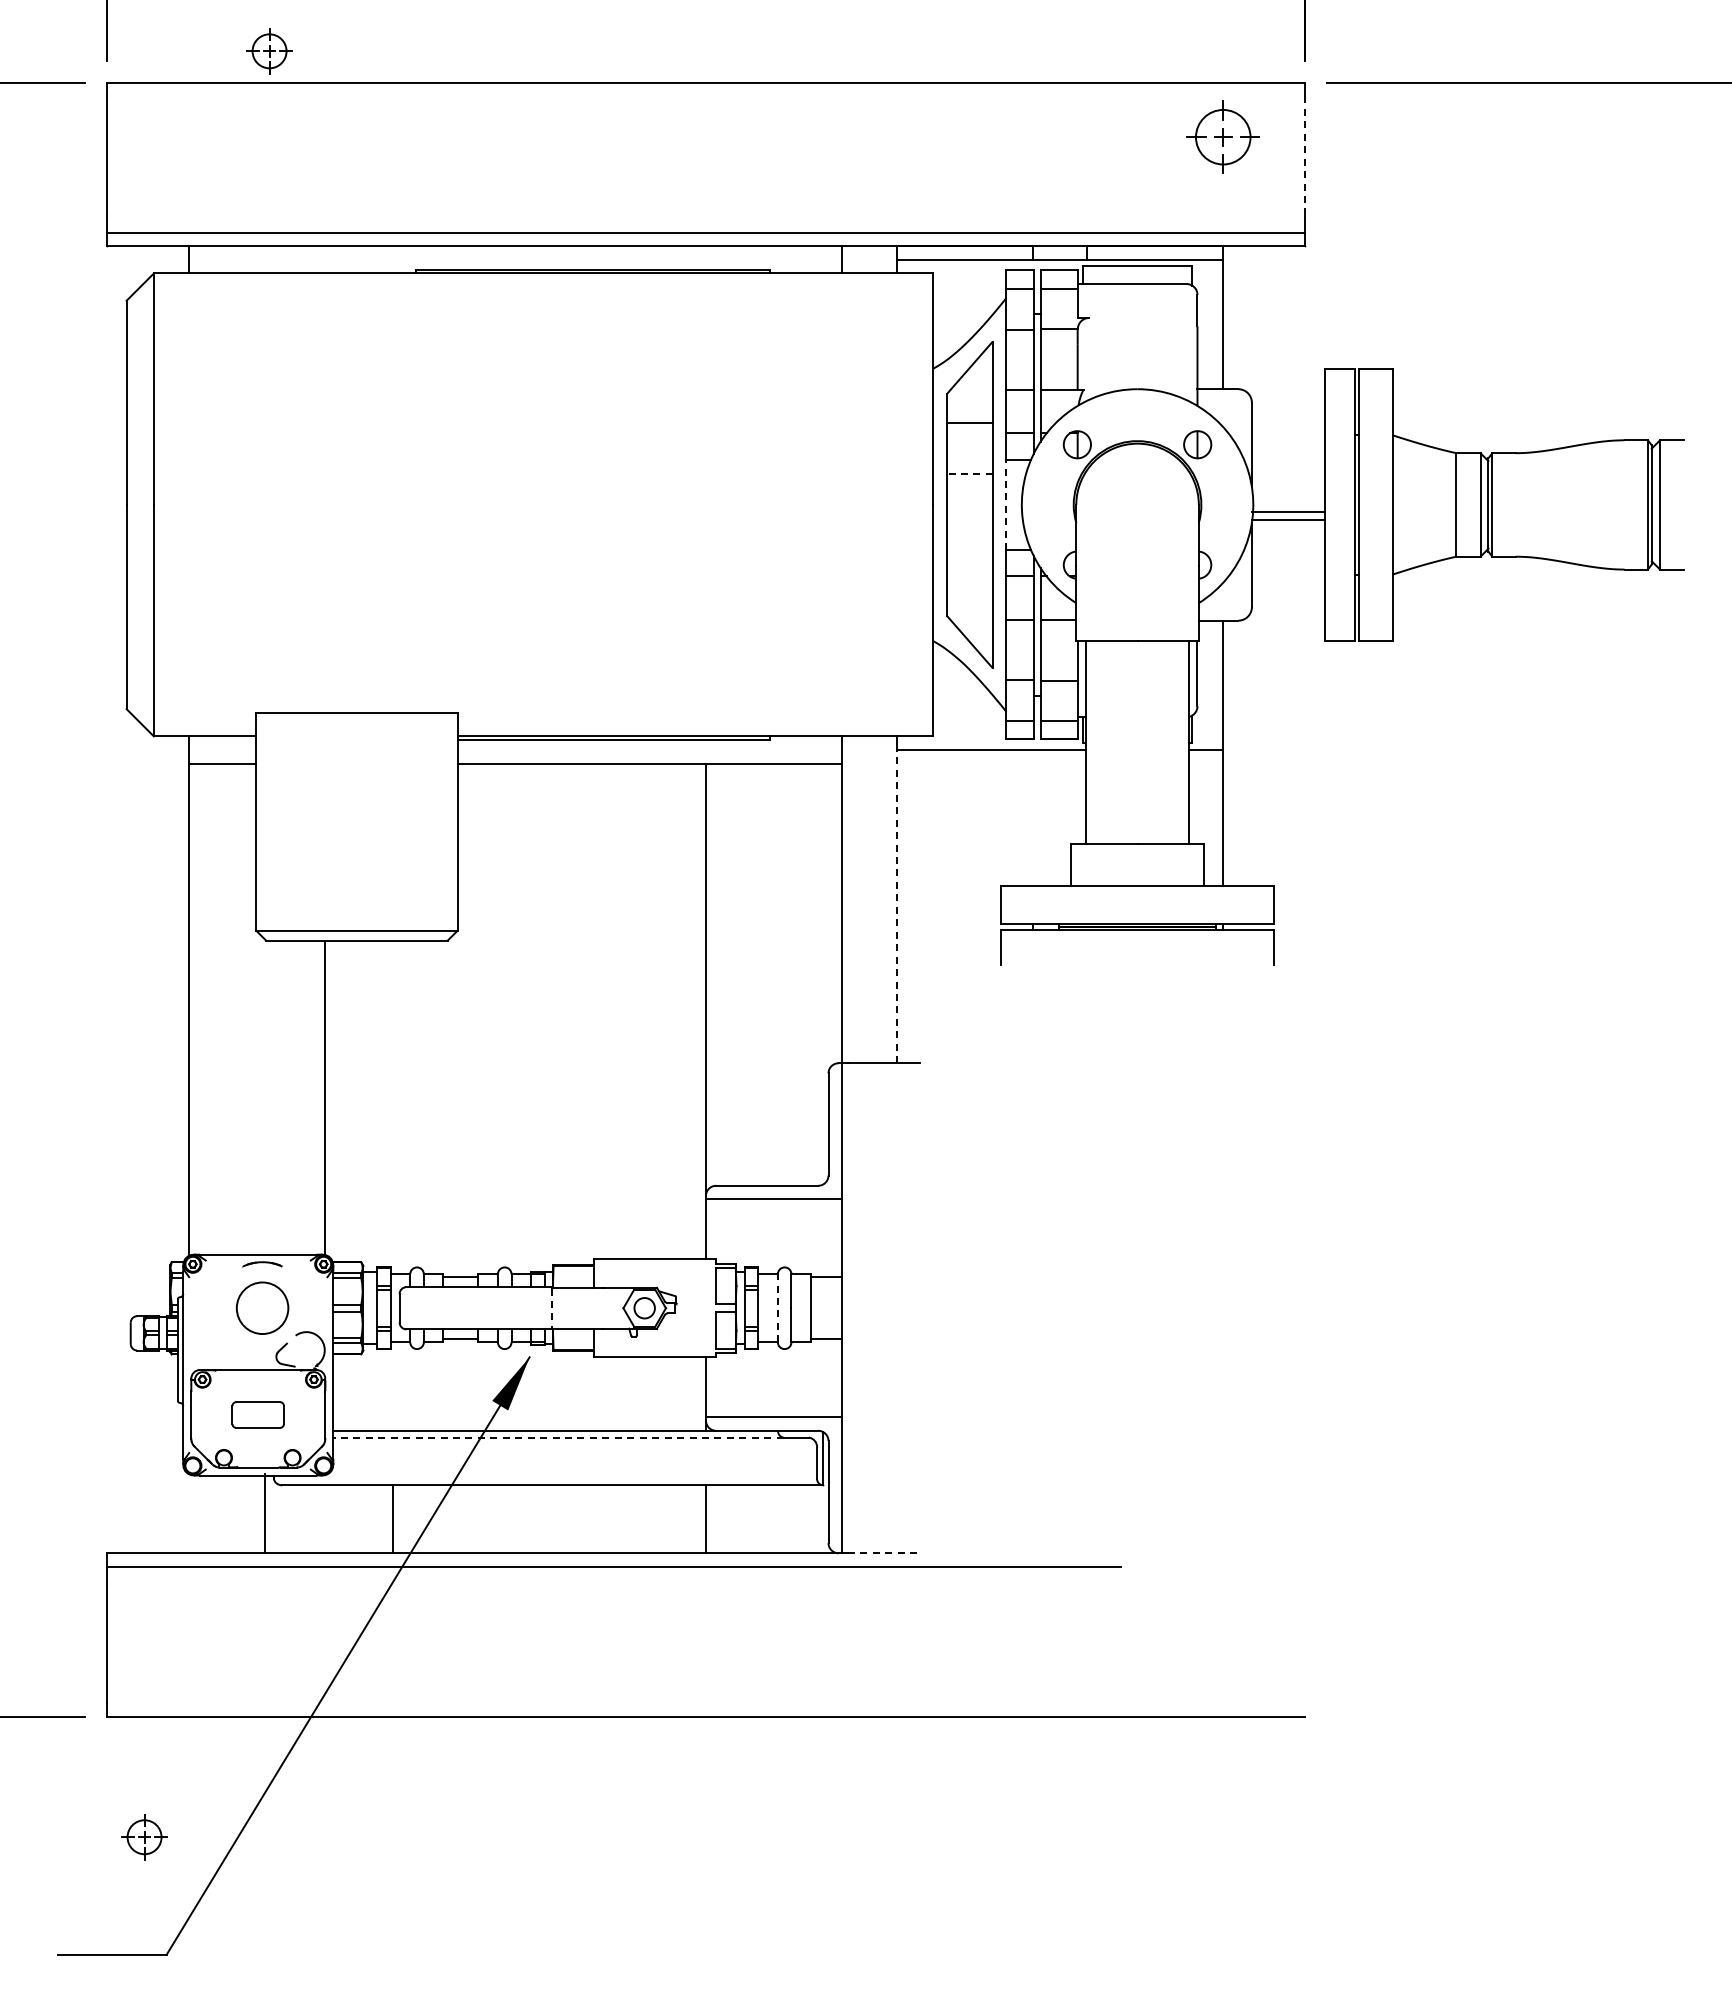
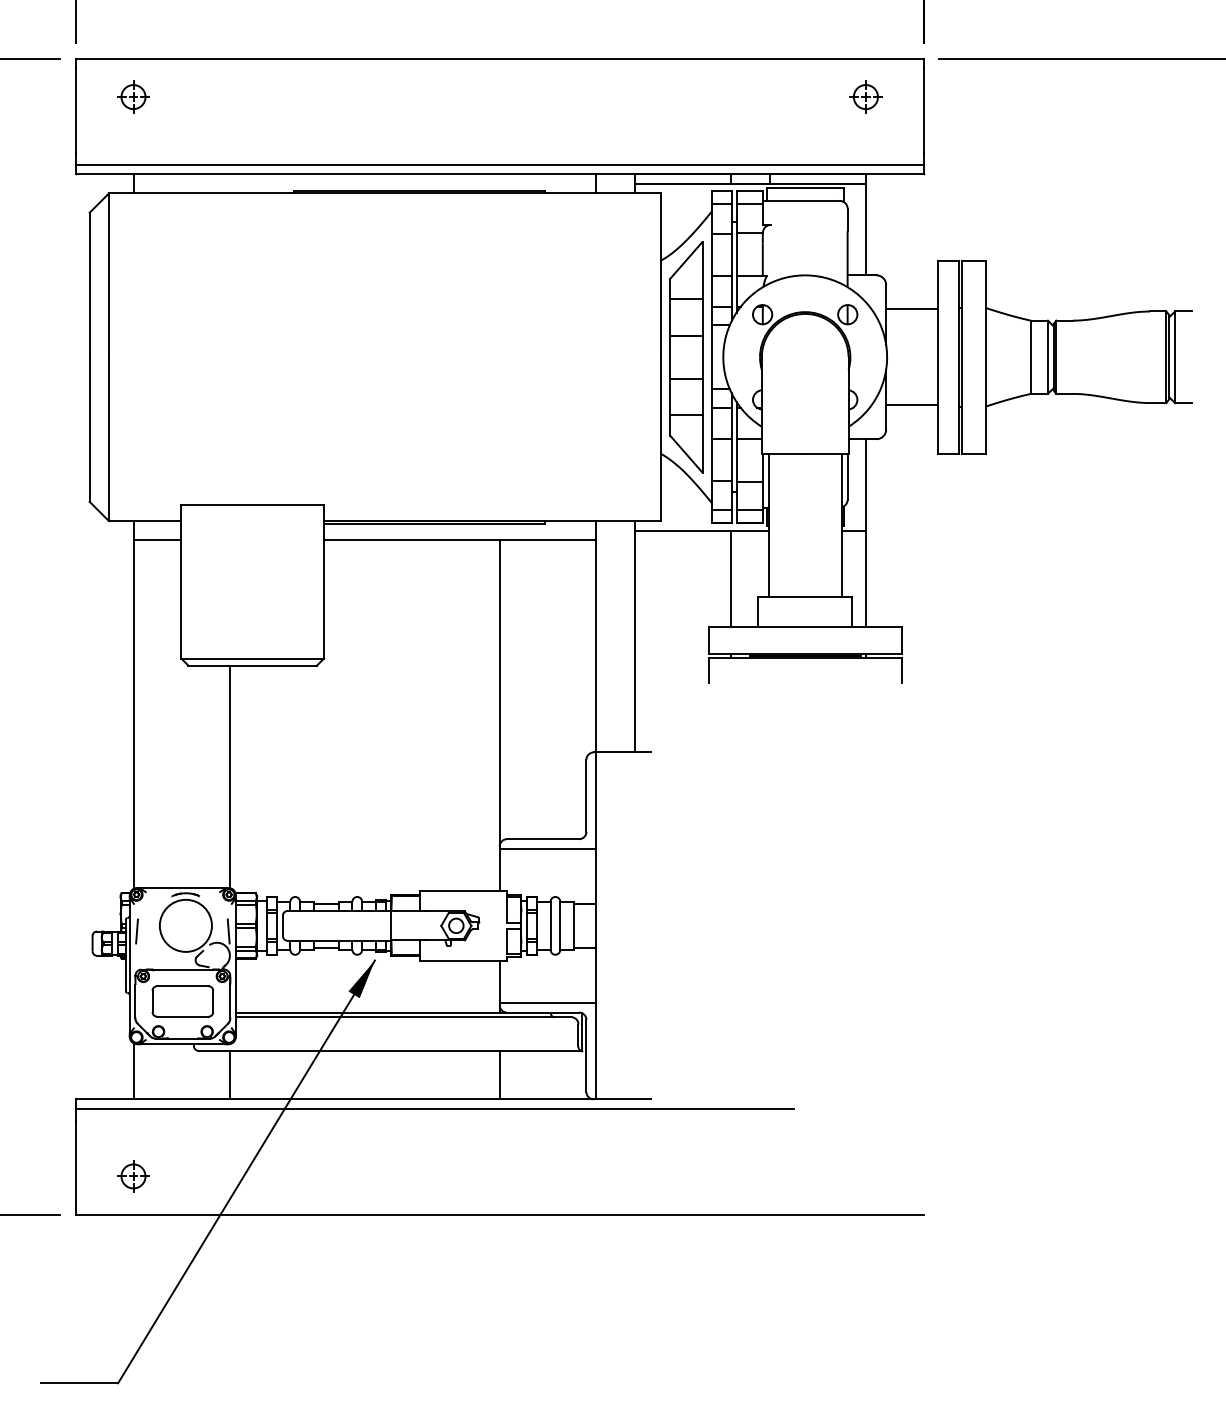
part: (269, 51) -> (133, 97), moved
part: (1223, 137) -> (866, 97), size x0.62
line: (1305, 156) -> (924, 110), dashed -> solid
line: (969, 474) -> (686, 335), dashed -> solid
line: (1006, 504) -> (712, 356), dashed -> solid
line: (1287, 511) -> (911, 308), moved
line: (1287, 520) -> (911, 405), moved
line: (969, 535) -> (686, 378), added
line: (969, 586) -> (686, 415), added
line: (1032, 818) -> (730, 579), added
line: (896, 906) -> (634, 641), dashed -> solid
line: (777, 1307) -> (550, 925), dashed -> solid
circle: (262, 1308) -> (185, 926), size x1.43
line: (552, 1308) -> (391, 926), dashed -> solid
line: (193, 1316) -> (137, 931), added
line: (322, 1316) -> (228, 931), added
part: (257, 1414) -> (182, 1001), size x1.67
line: (557, 1437) -> (394, 1017), dashed -> solid
line: (264, 1513) -> (133, 1071), moved
line: (392, 1519) -> (229, 1075), moved
line: (884, 1553) -> (626, 1099), dashed -> solid
part: (144, 1837) -> (133, 1176), moved

